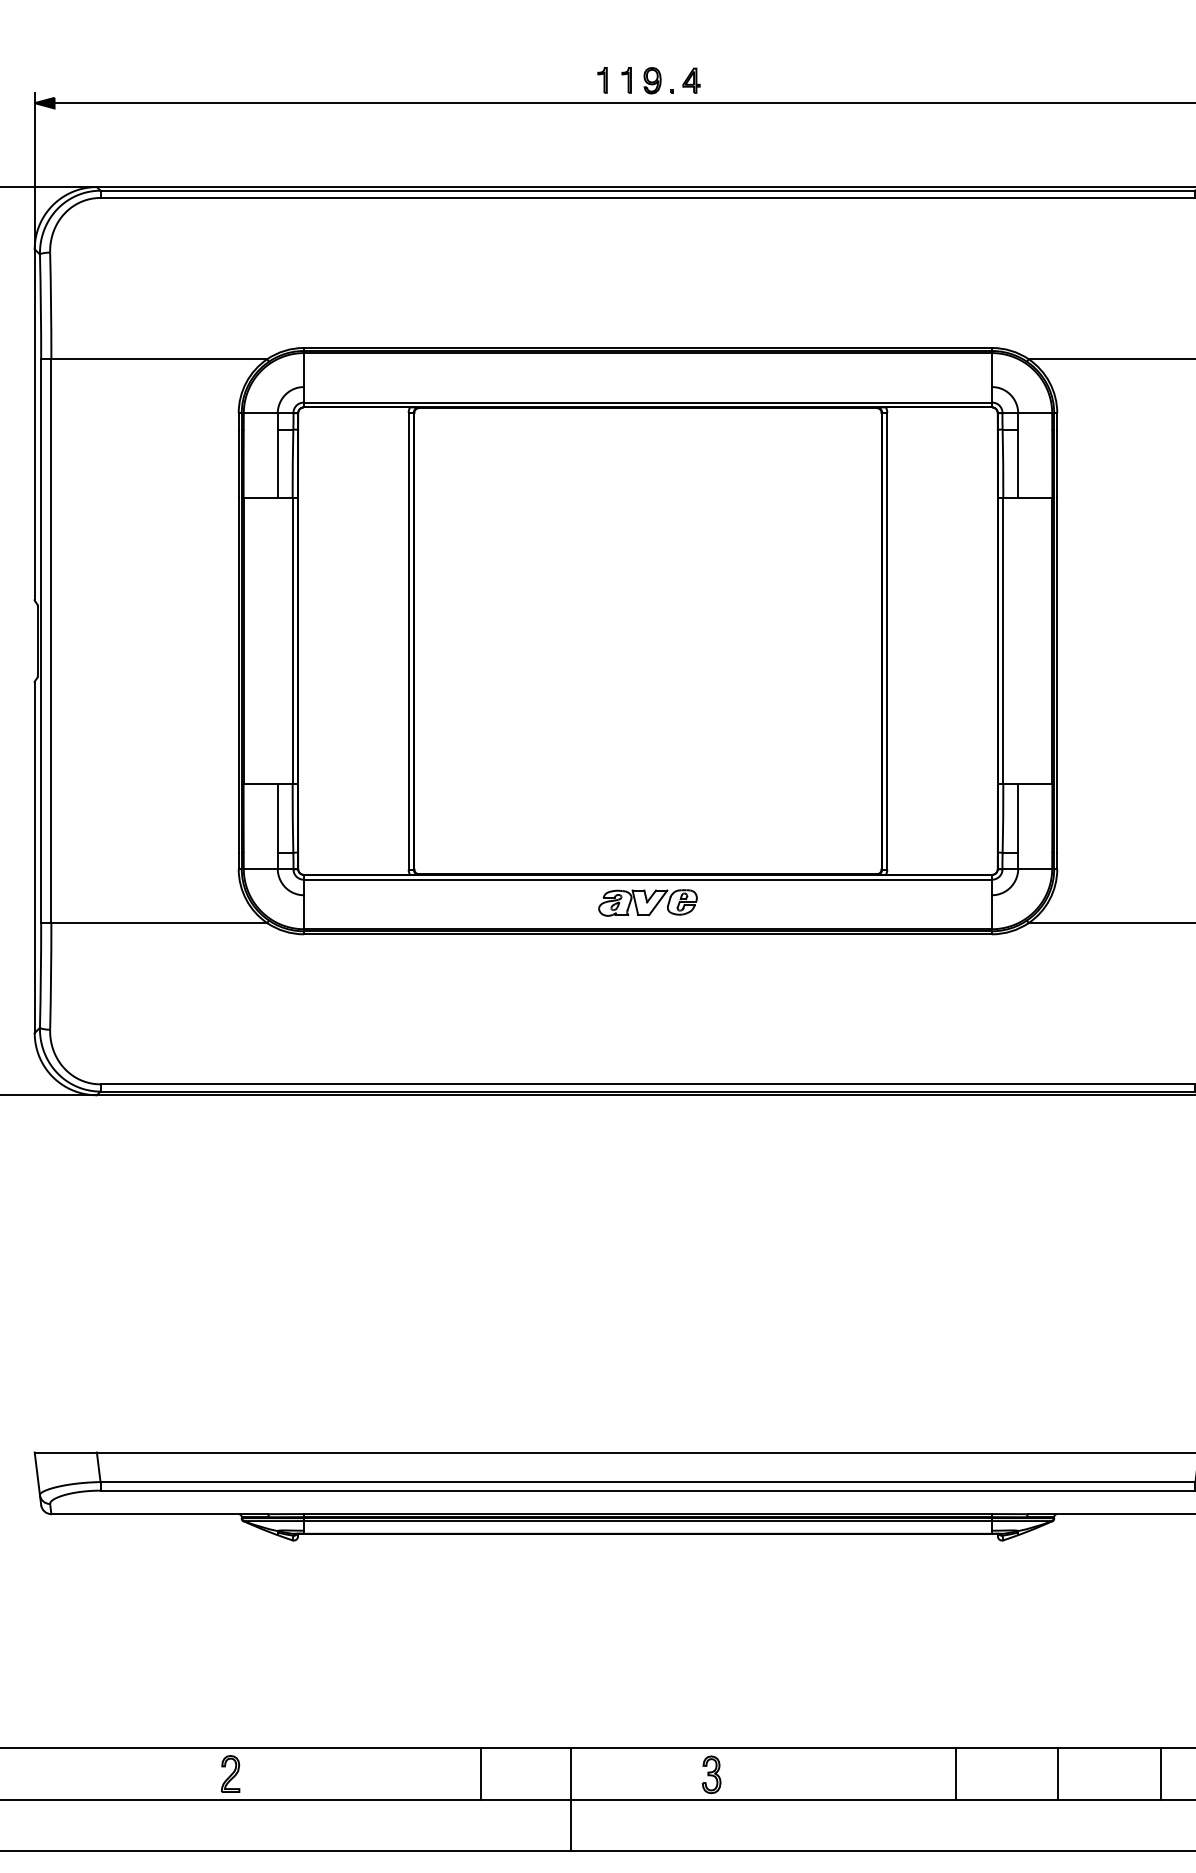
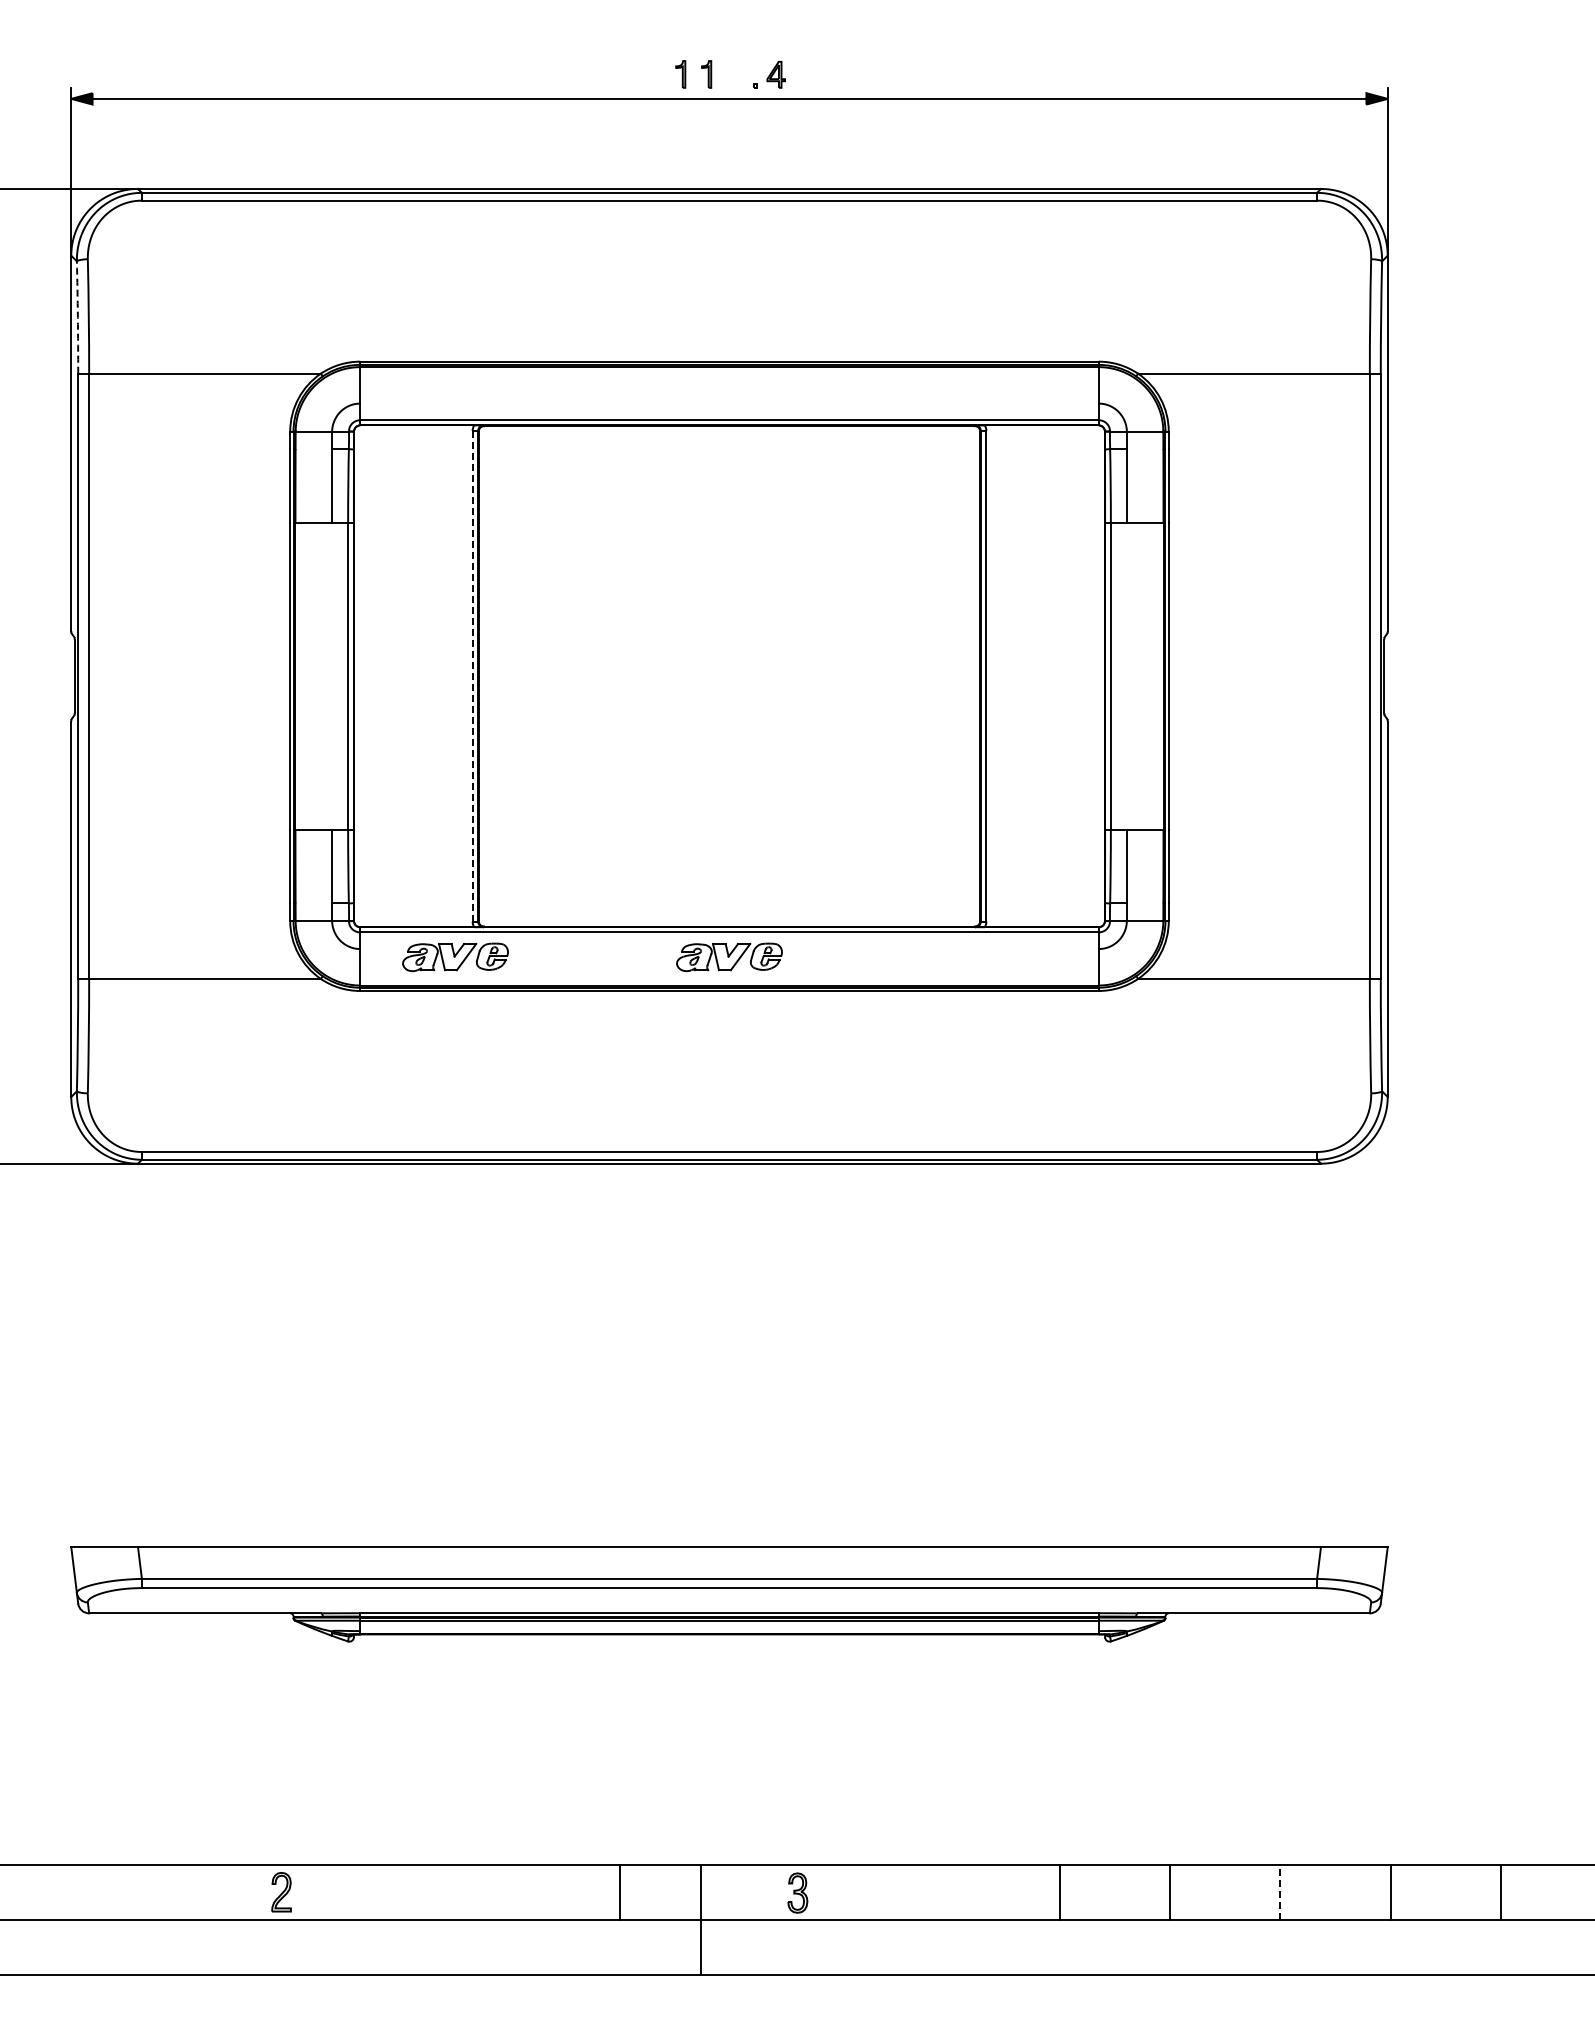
part: (652, 80) -> (734, 74), removed
arc: (40, 306) -> (77, 317), solid -> dashed
line: (408, 640) -> (472, 675), solid -> dashed
part: (392, 903) -> (455, 957), added
line: (480, 1773) -> (619, 1891), moved
line: (1161, 1774) -> (1280, 1892), solid -> dashed
line: (570, 1799) -> (701, 1919), moved

